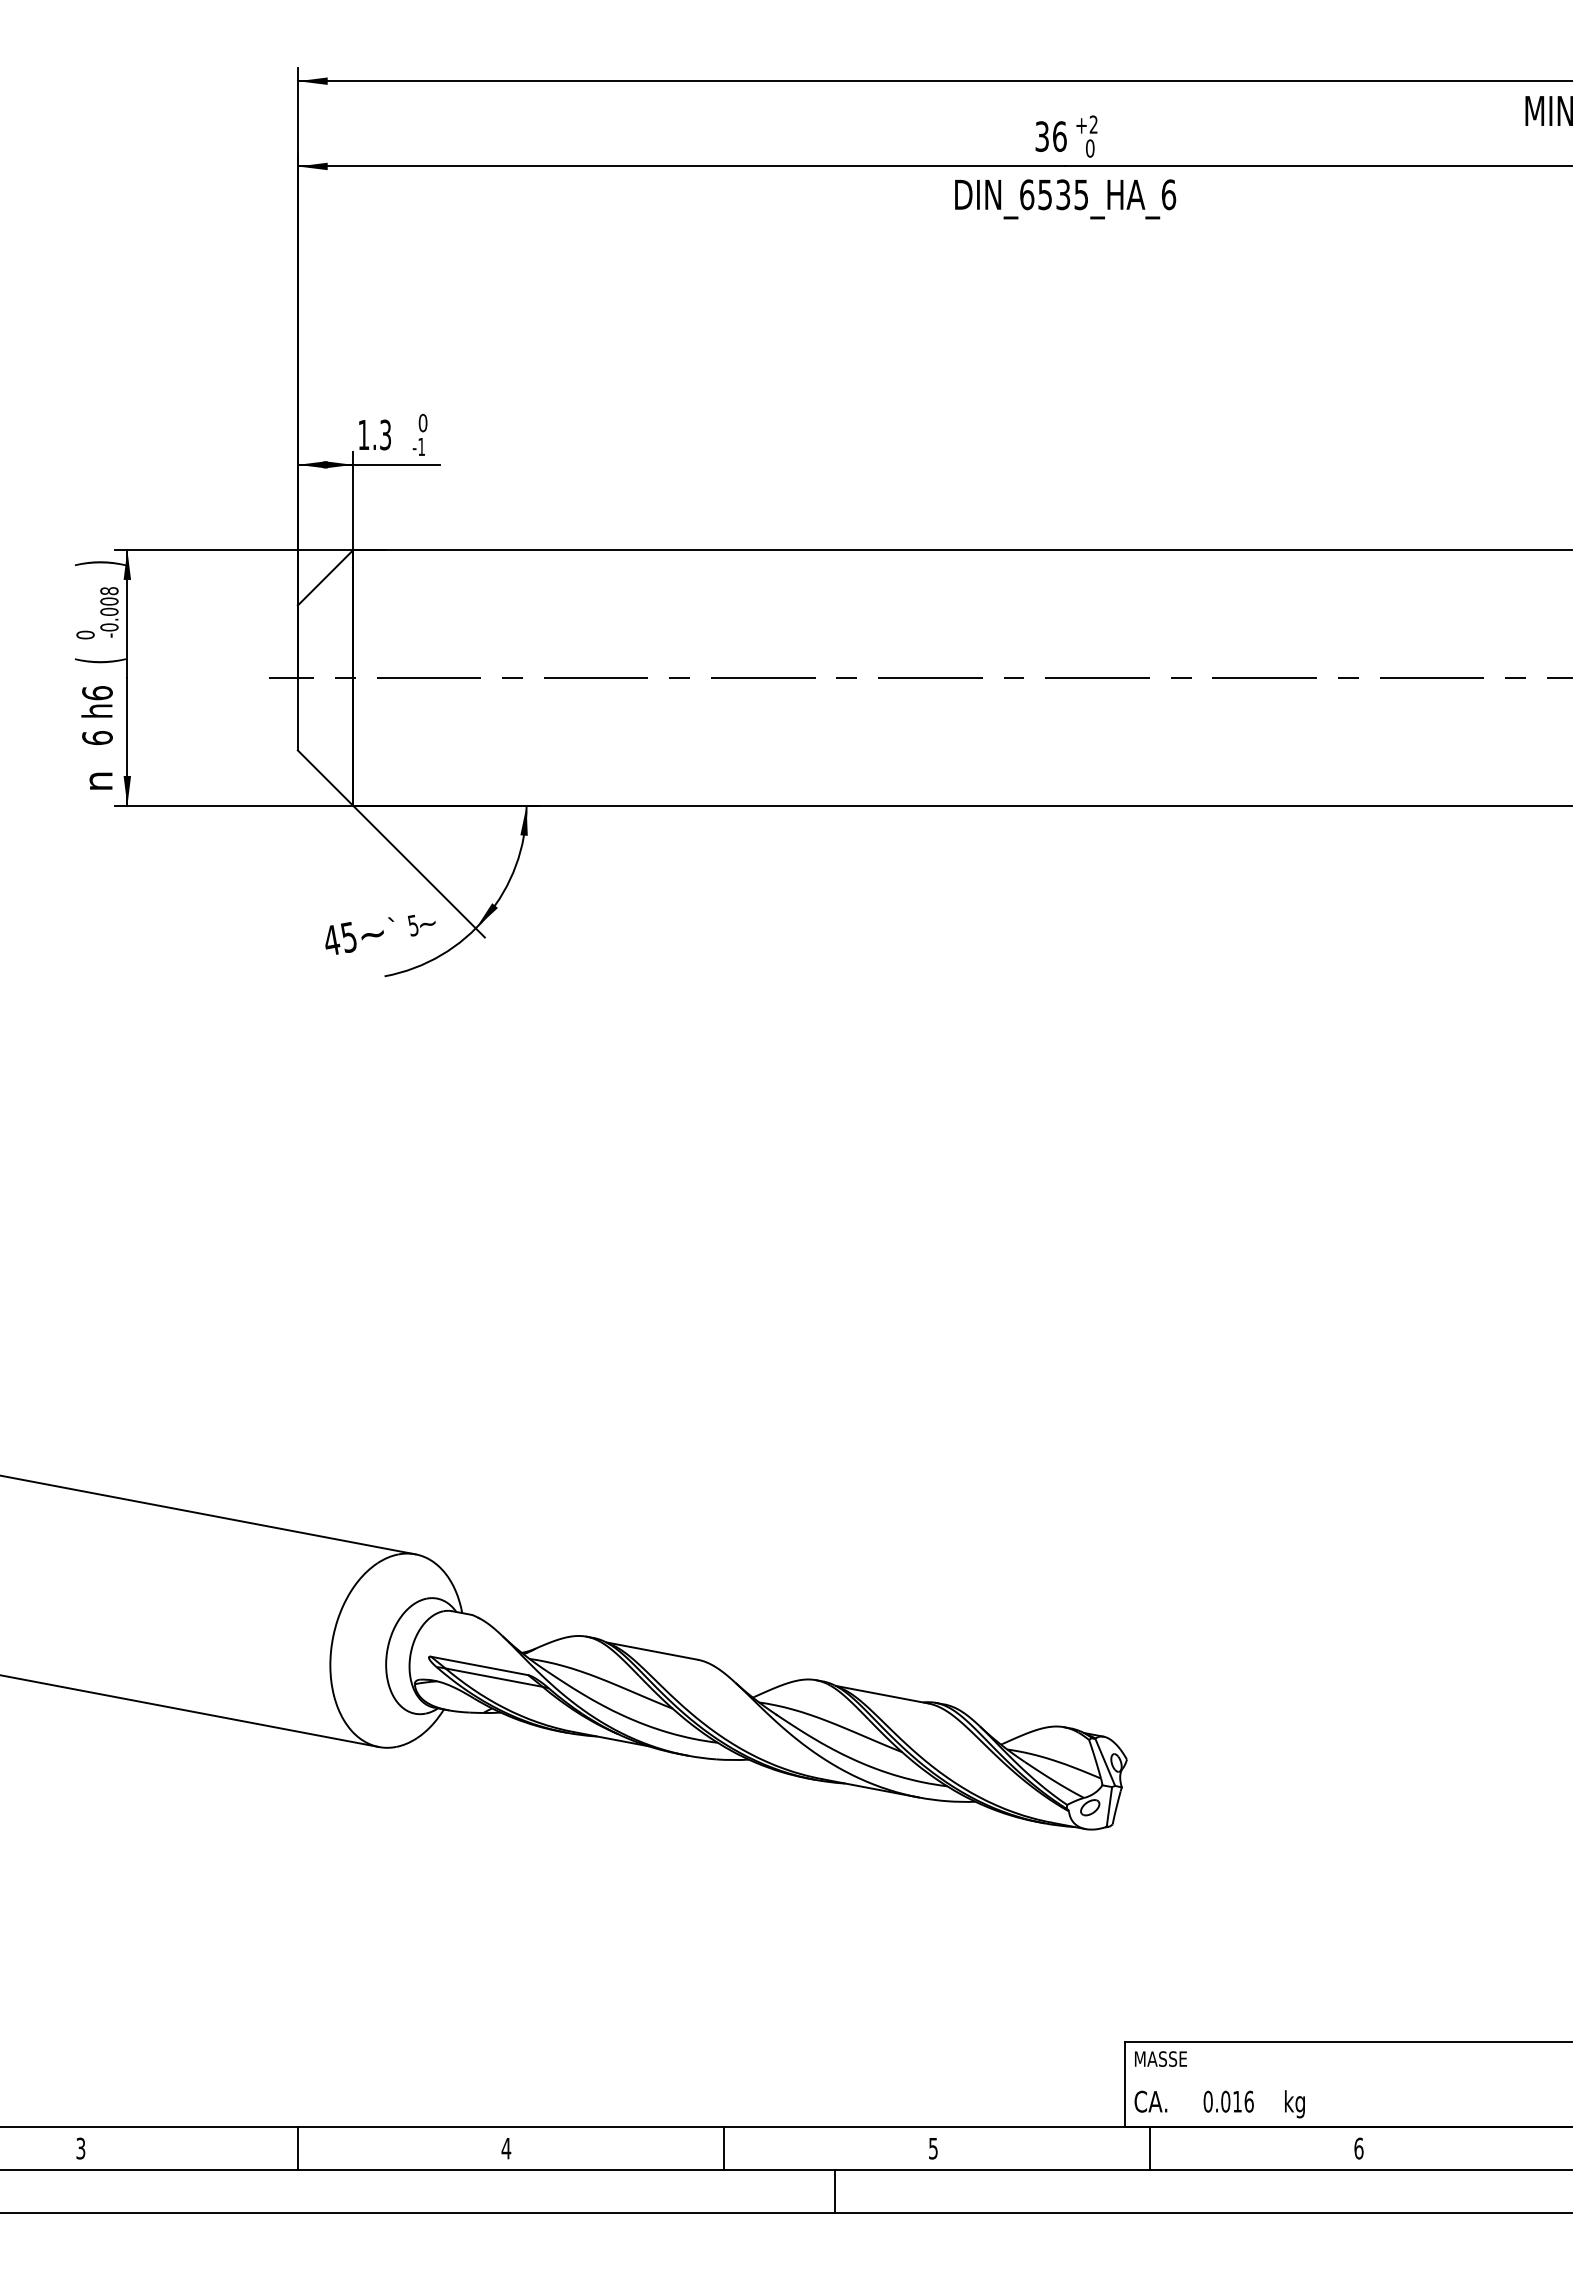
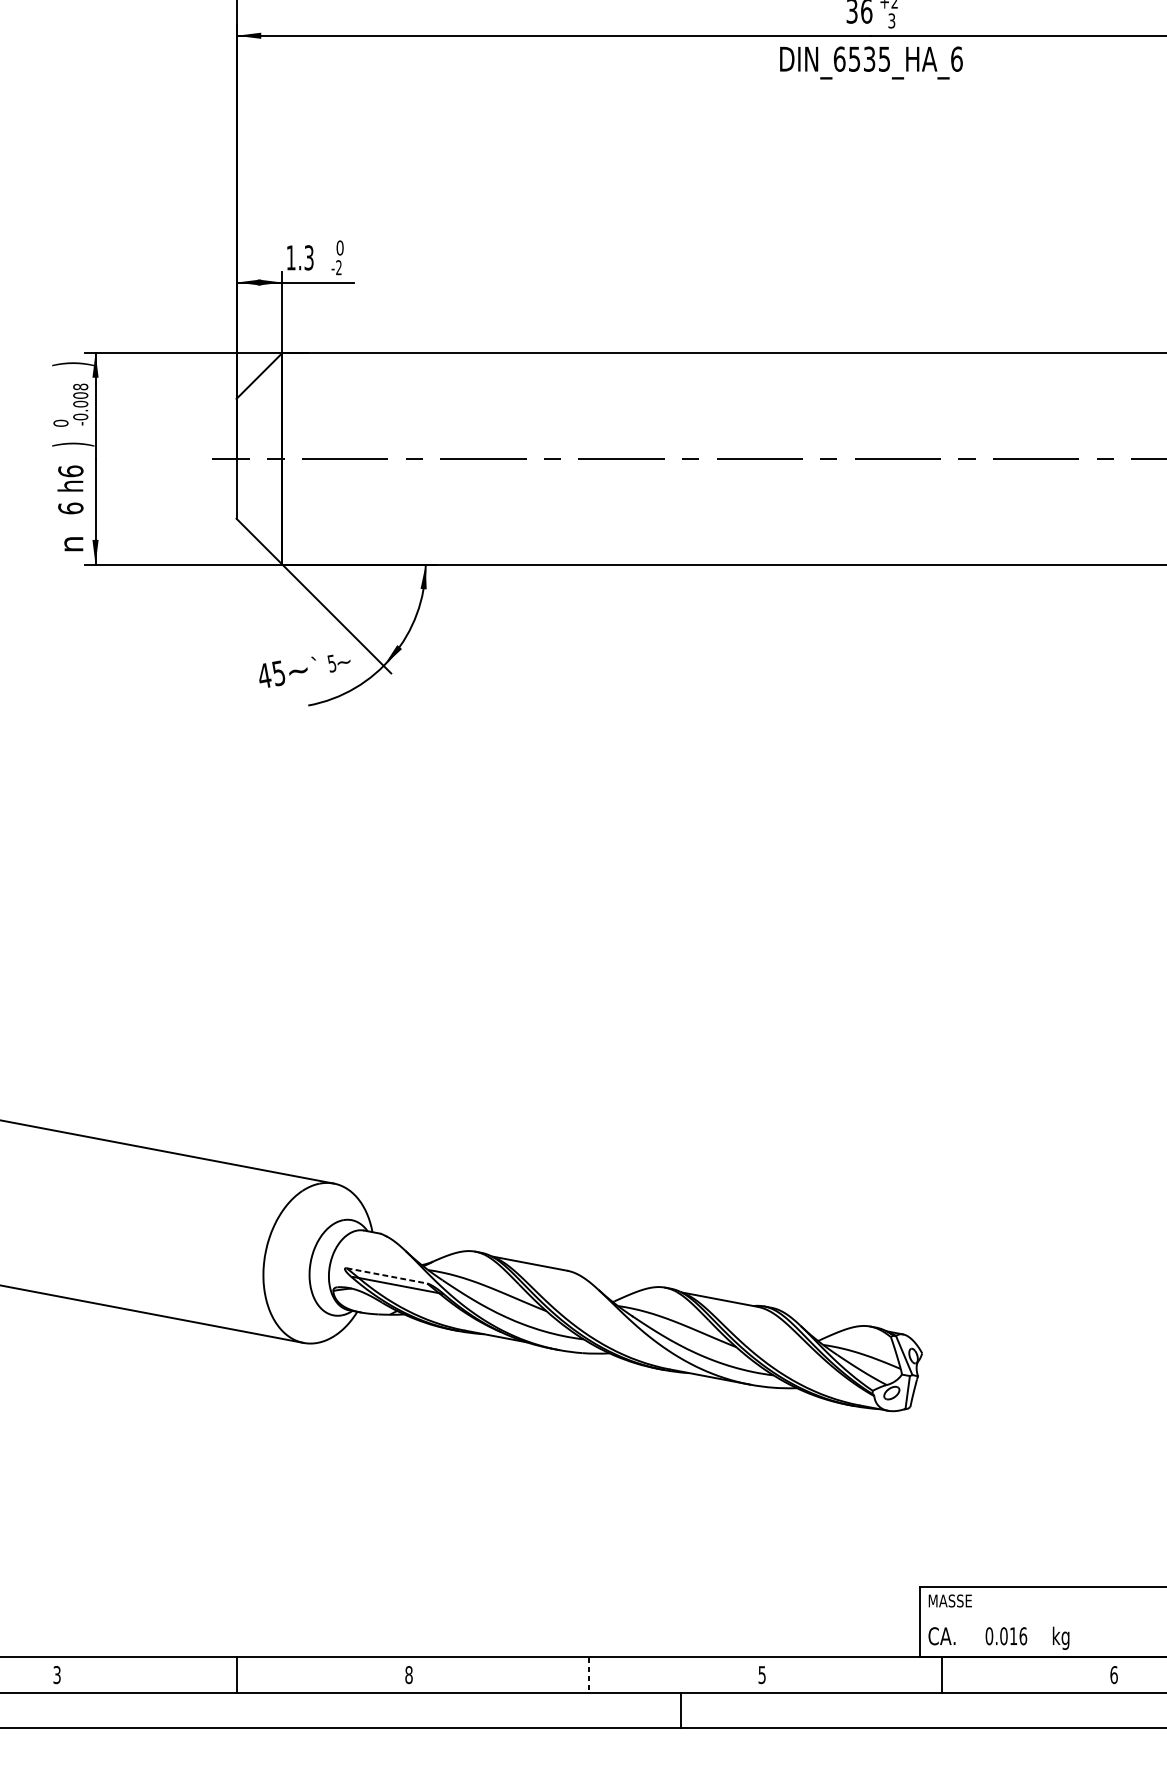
text: (1090, 148) -> (892, 20), 0 -> 3
text: (421, 446) -> (338, 267), -1 -> -2
text: (100, 660) -> (73, 444), ( -> )
line: (480, 1666) -> (387, 1276), solid -> dashed
text: (506, 2148) -> (409, 1674), 4 -> 8
line: (724, 2149) -> (589, 1675), solid -> dashed

